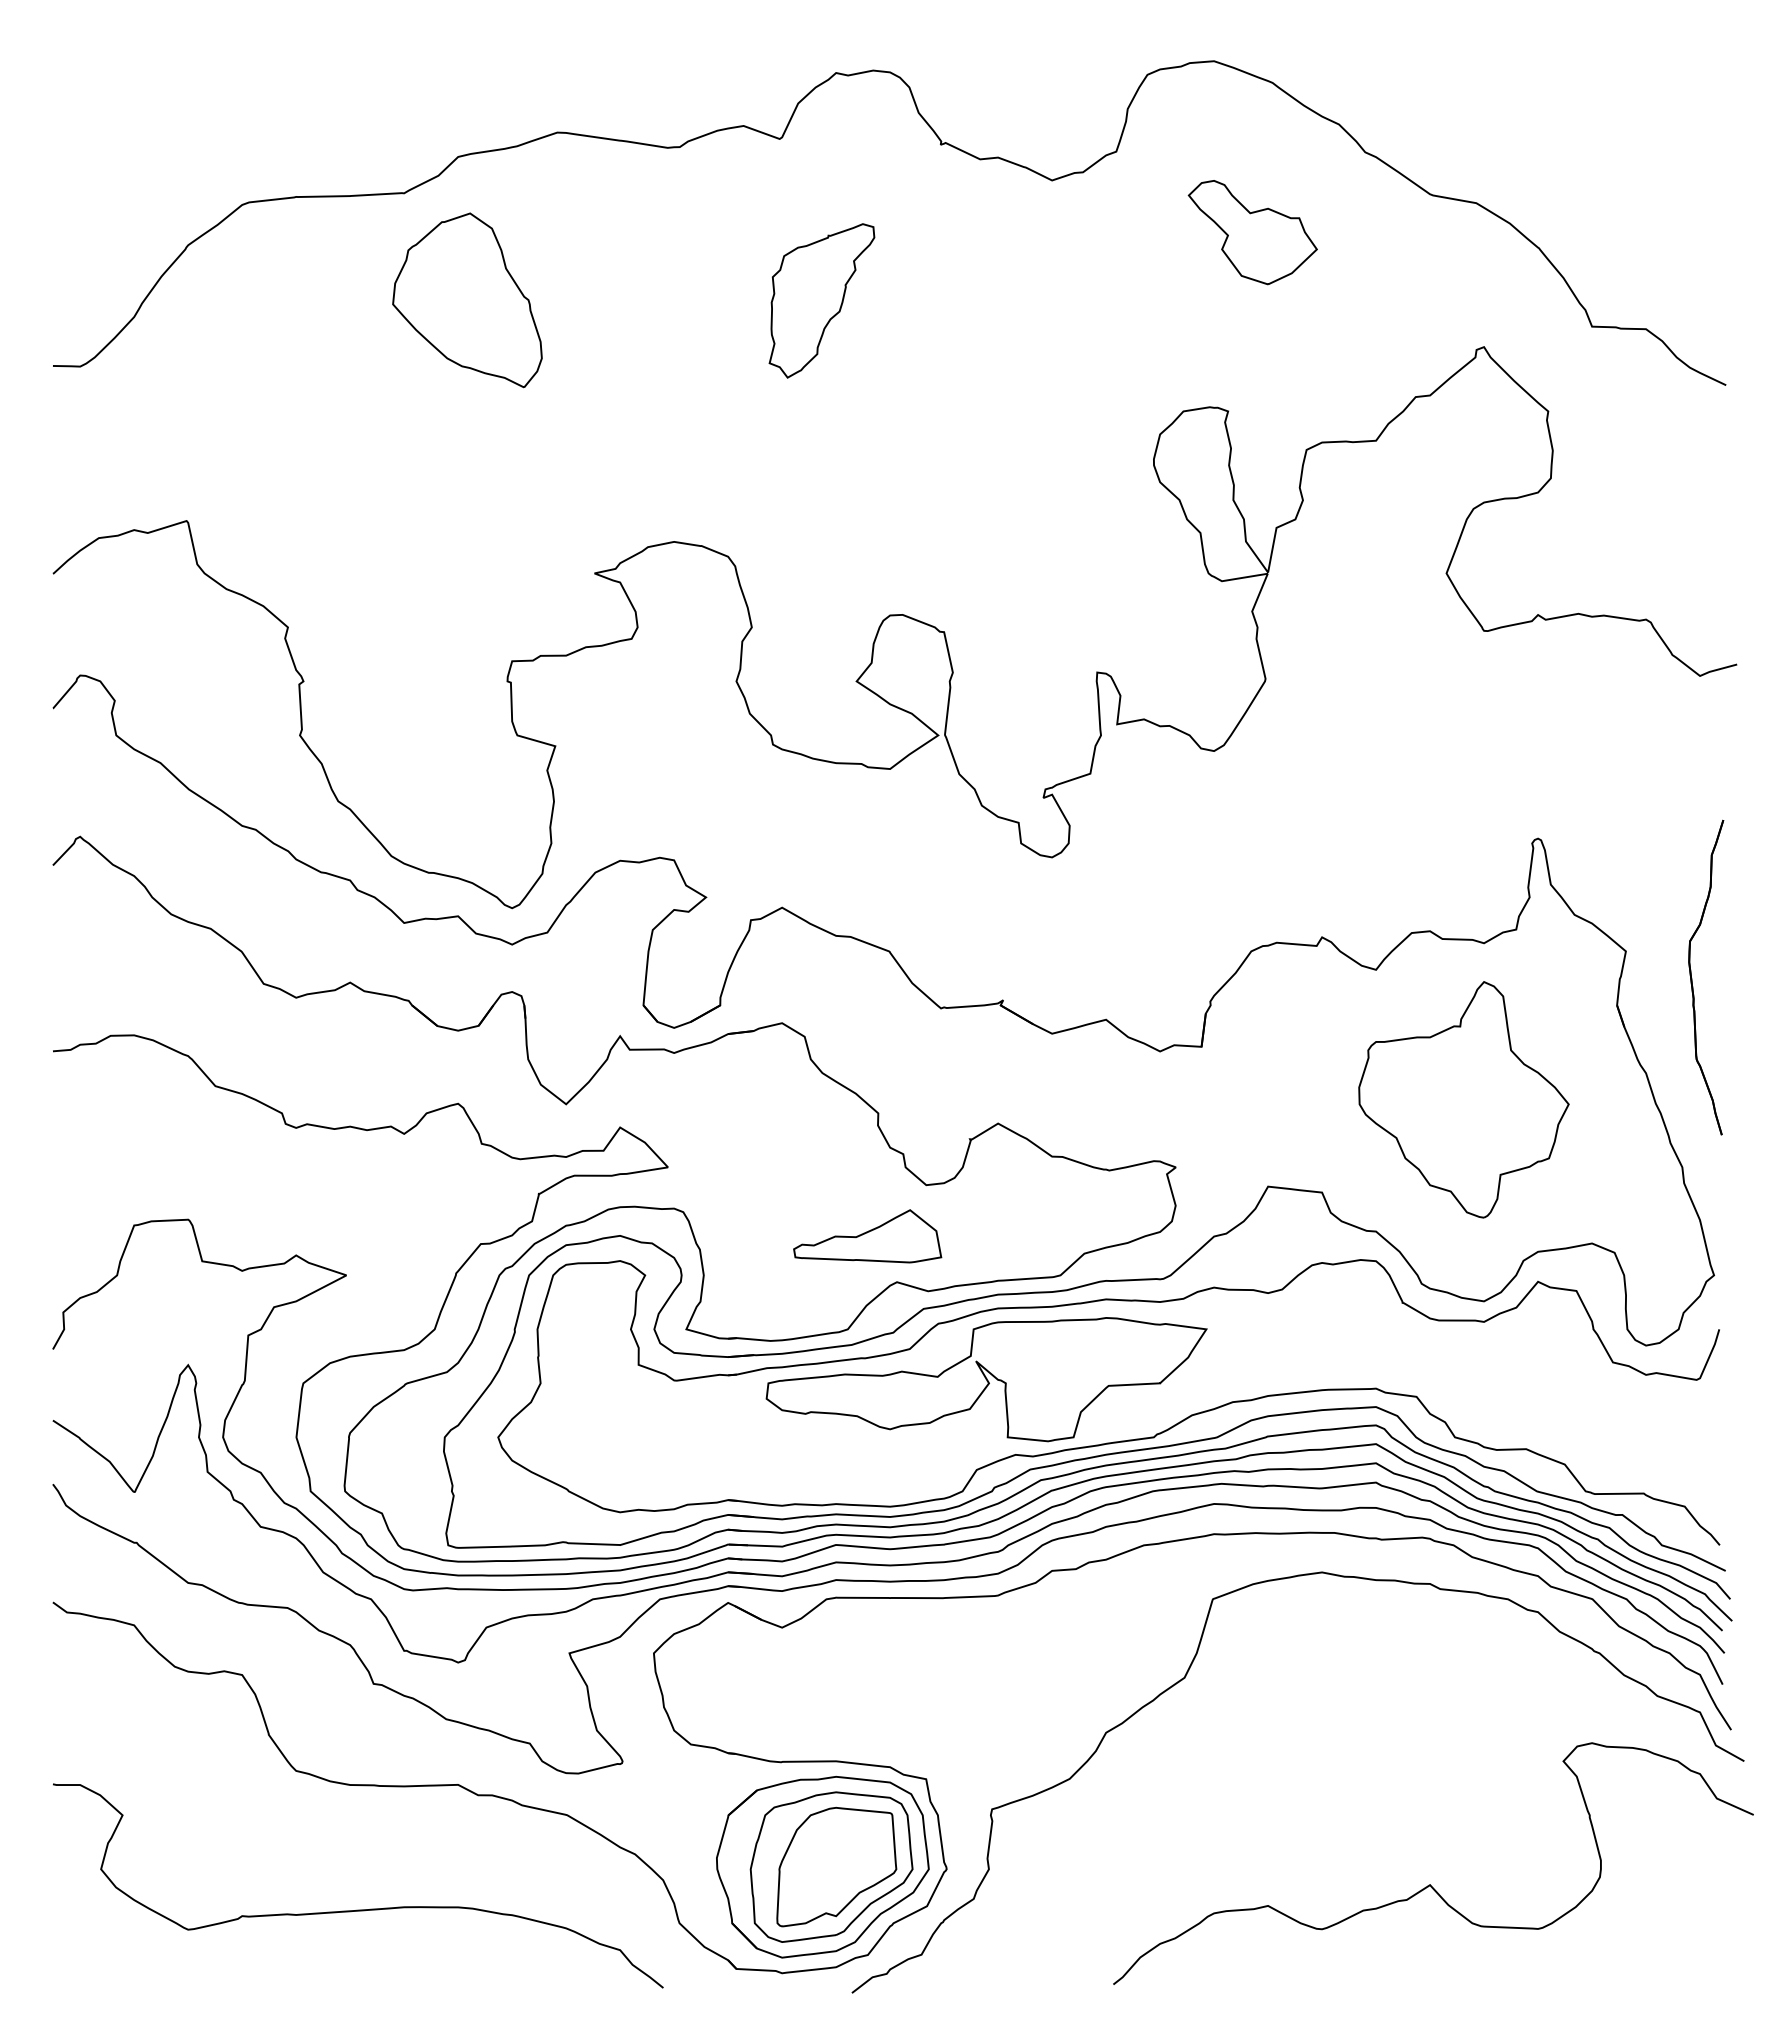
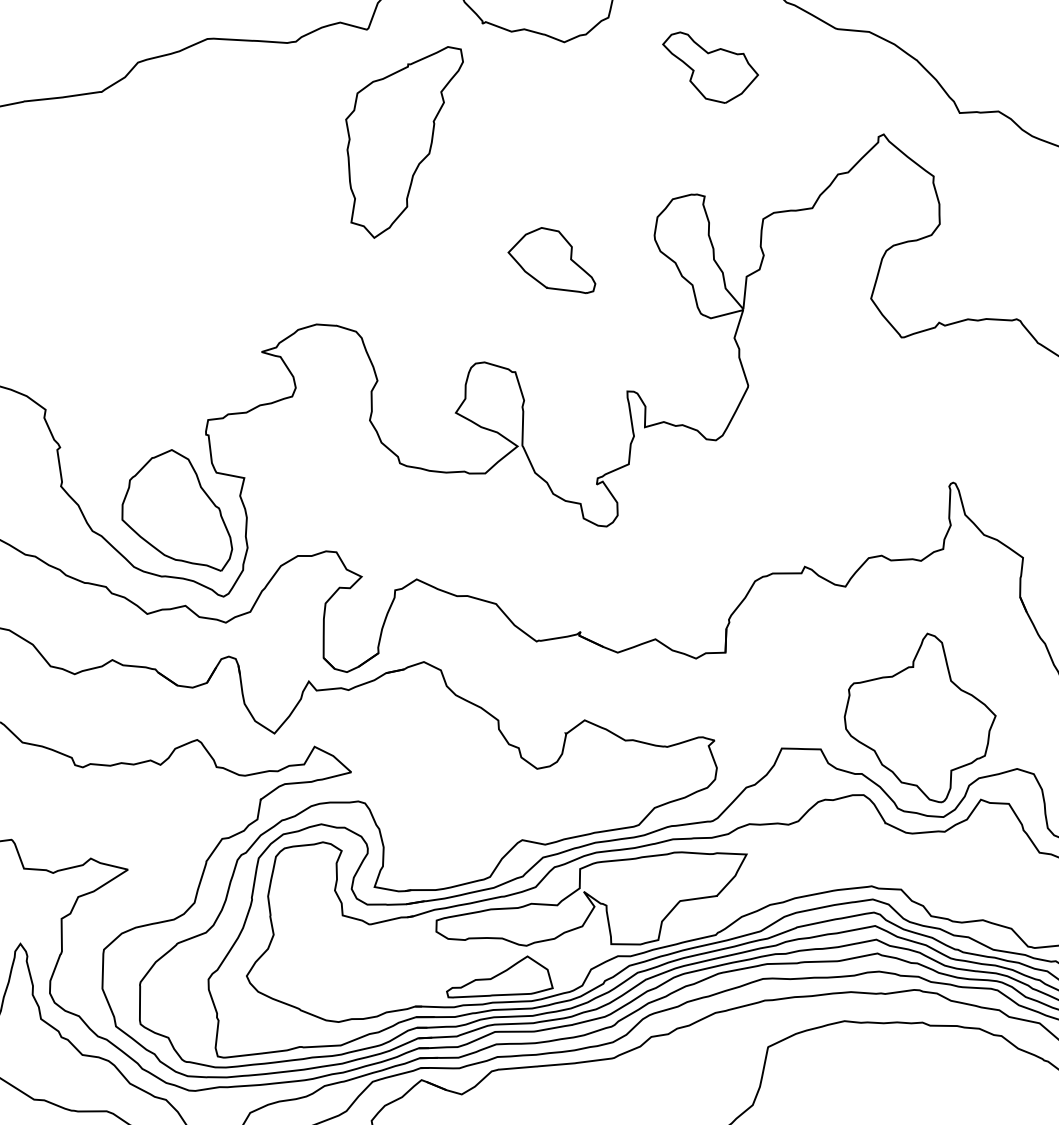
part: (467, 300) -> (175, 512), moved
part: (821, 300) -> (406, 142), size x1.67
part: (1007, 483) -> (551, 261), added
part: (1463, 1099) -> (920, 719), moved
part: (867, 1236) -> (498, 977), moved

